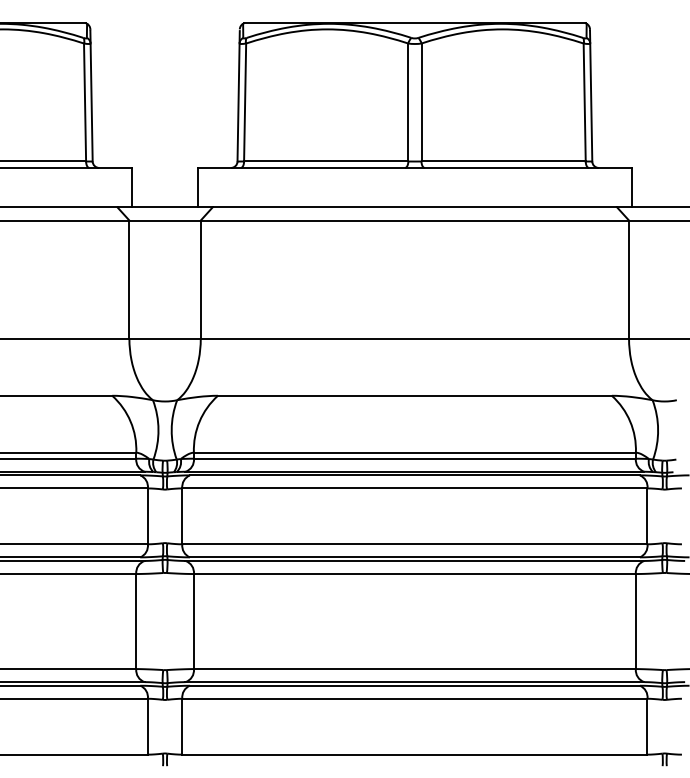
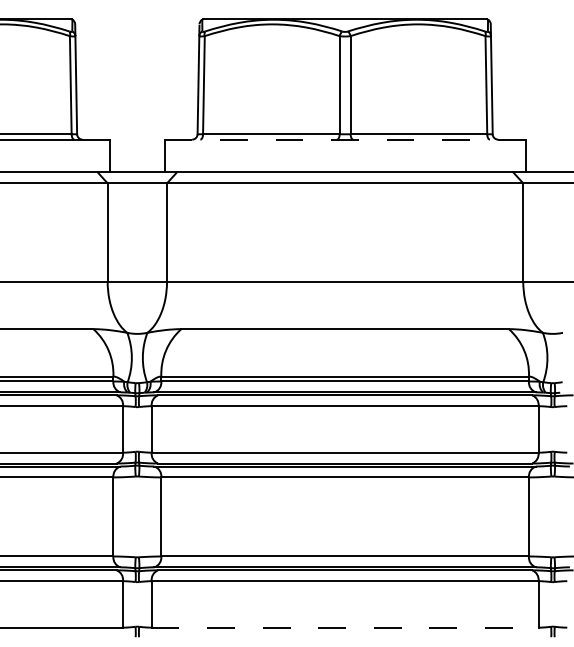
line: (414, 167) -> (344, 139), solid -> dashed
line: (414, 754) -> (344, 627), solid -> dashed

